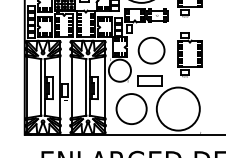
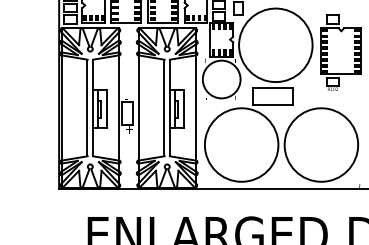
circle: (151, 50) -> (275, 44), size x1.67
circle: (131, 108) -> (241, 144), size x1.43

